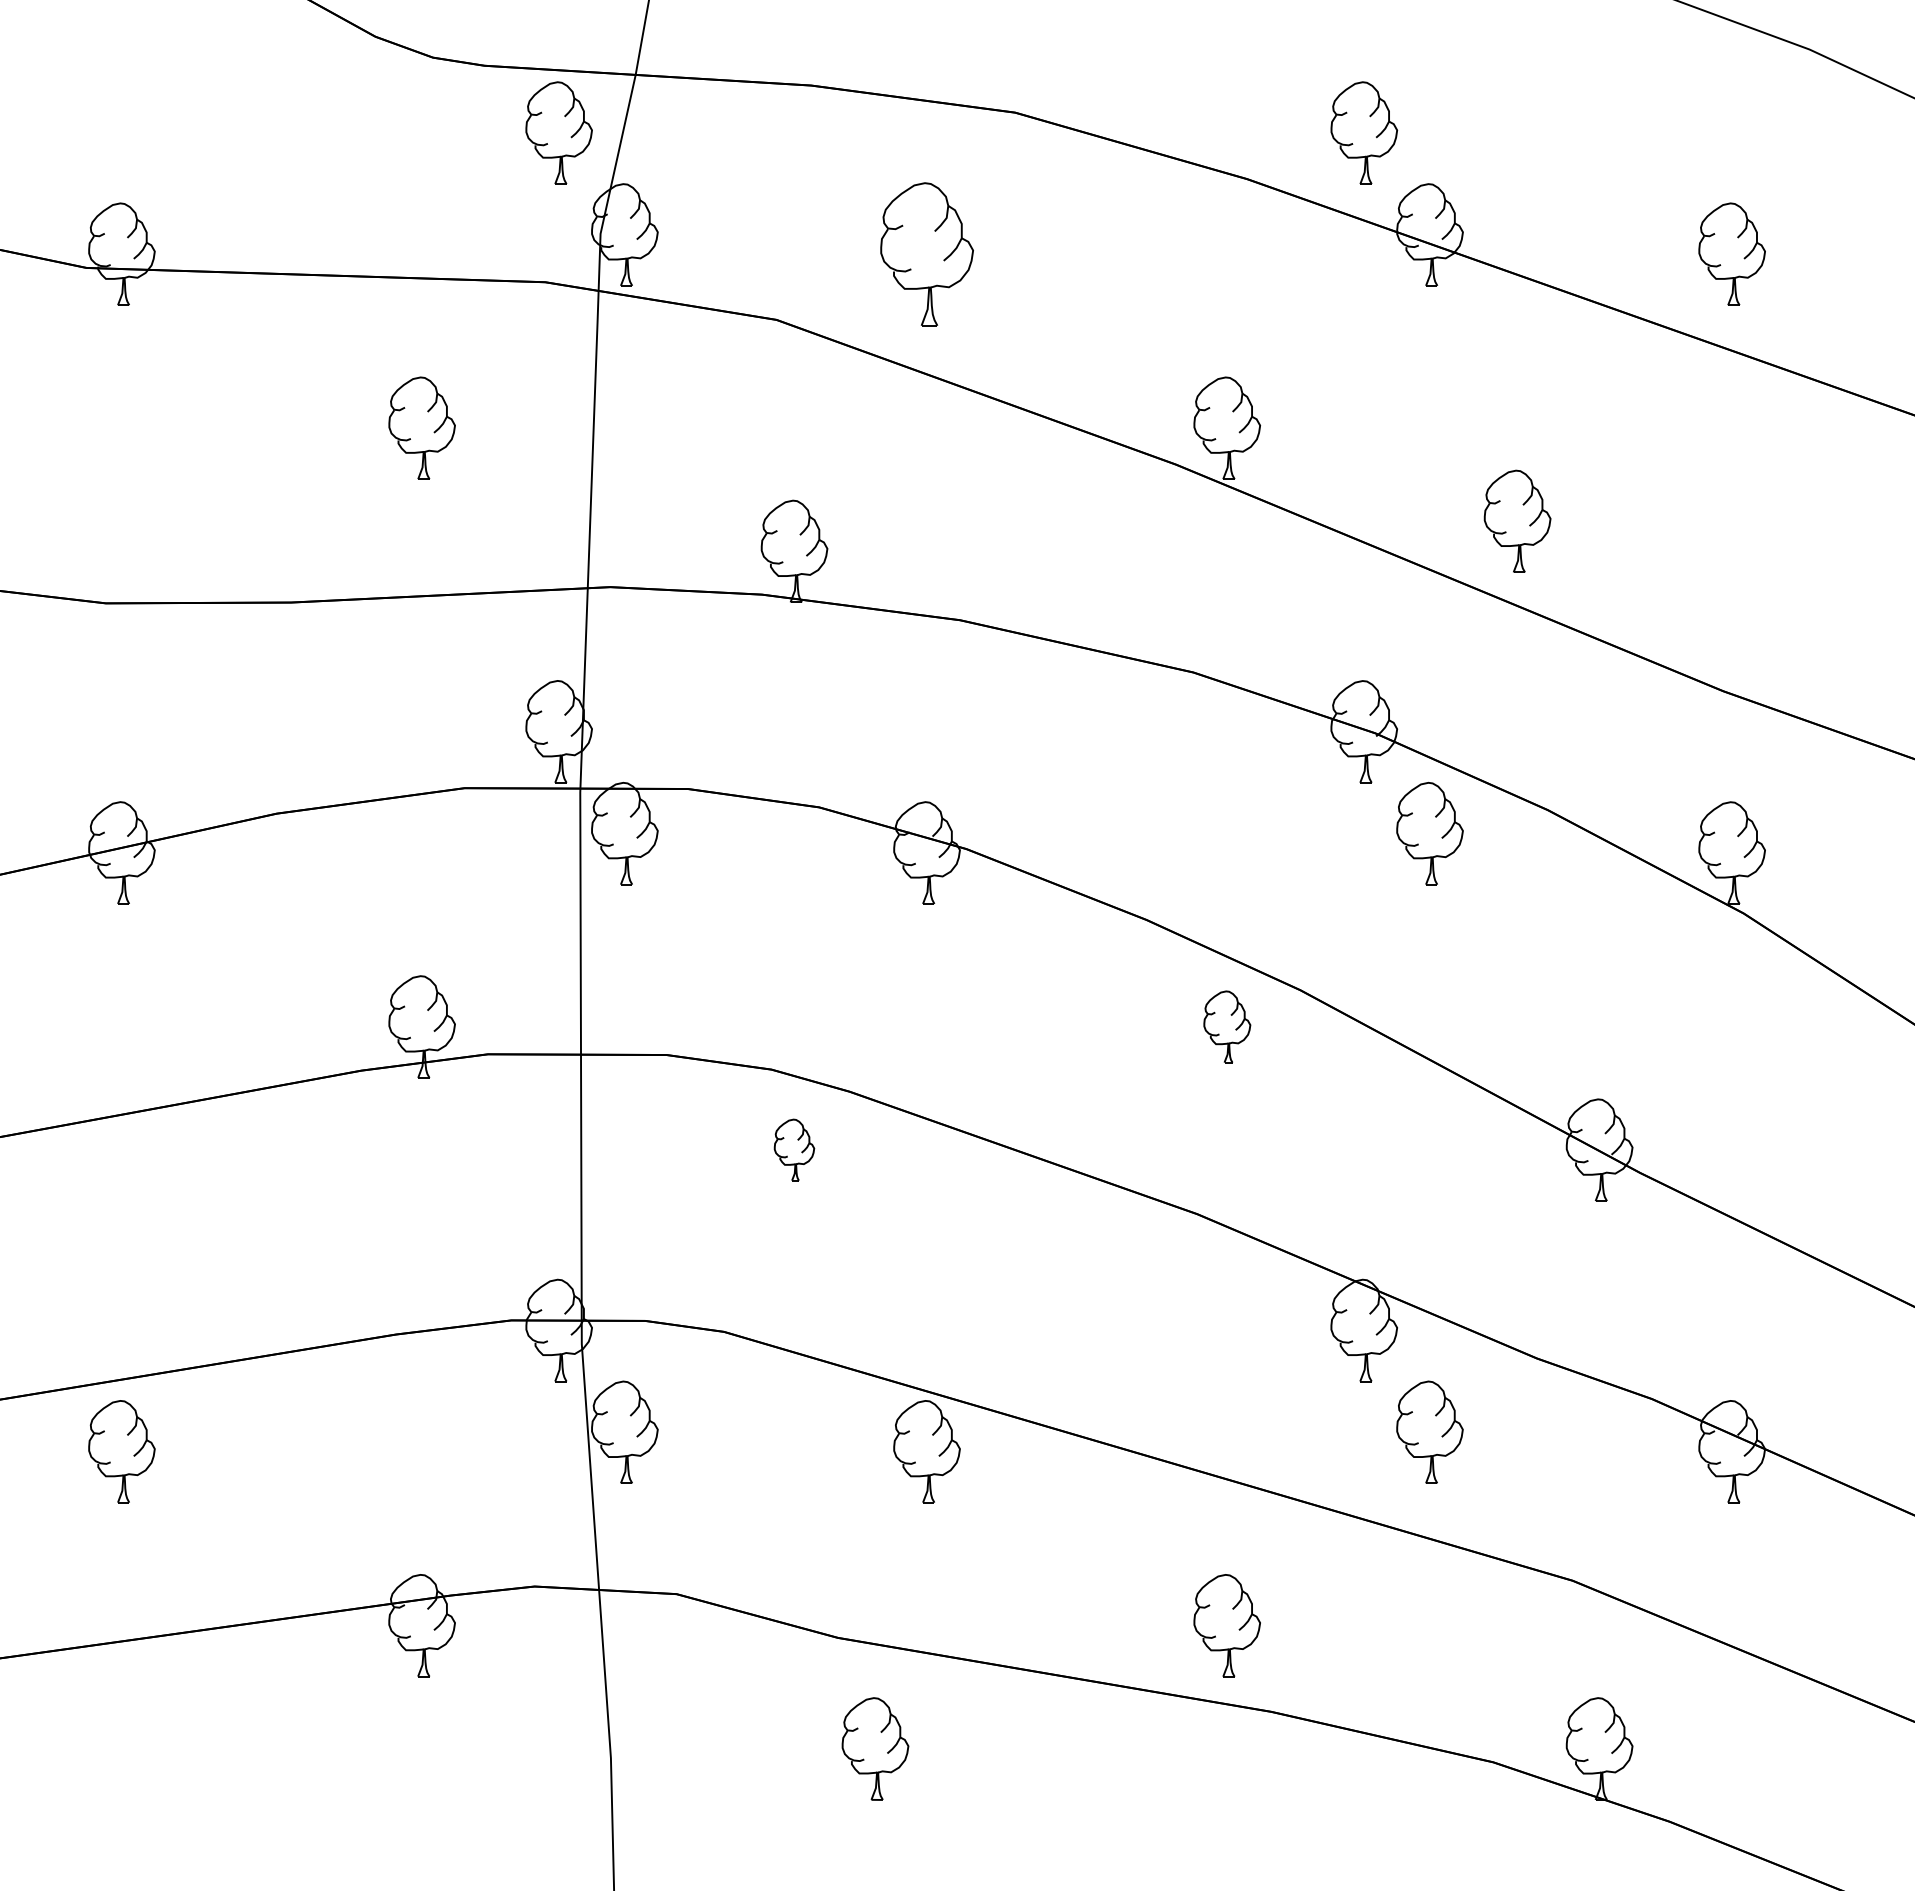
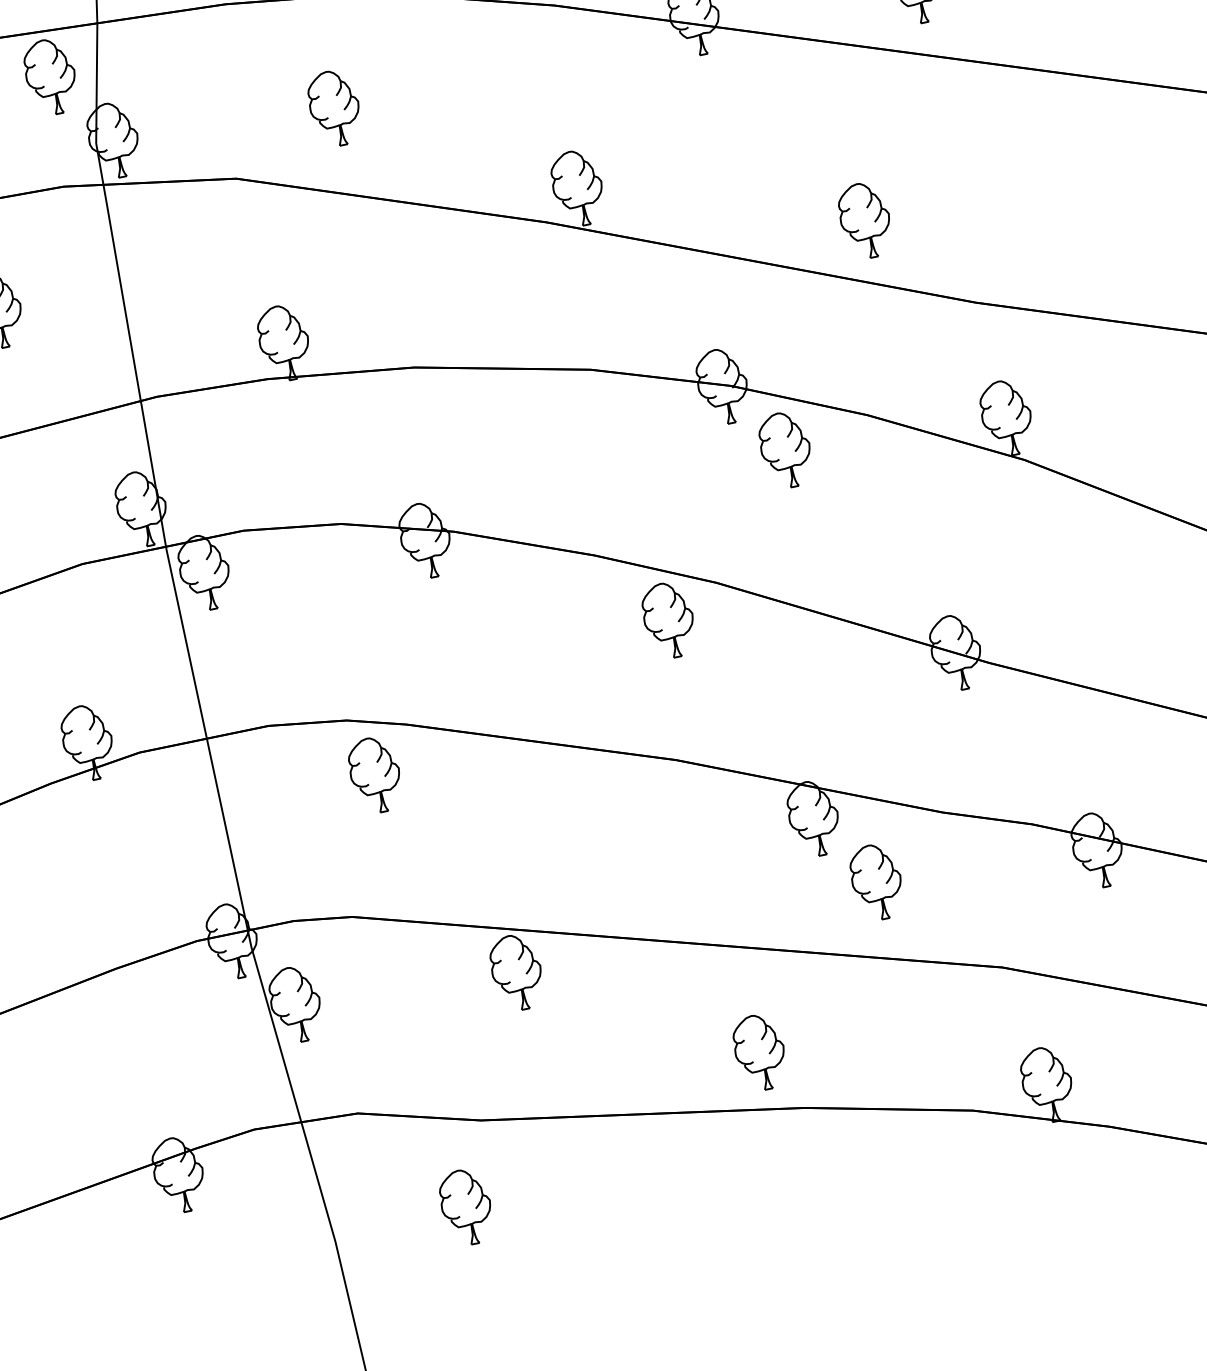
part: (926, 253) -> (334, 107), size x0.71
part: (1517, 520) -> (865, 219), moved
part: (1227, 1026) -> (669, 620), size x1.43
part: (794, 1149) -> (375, 774), size x1.67
part: (875, 1748) -> (466, 1206), moved

